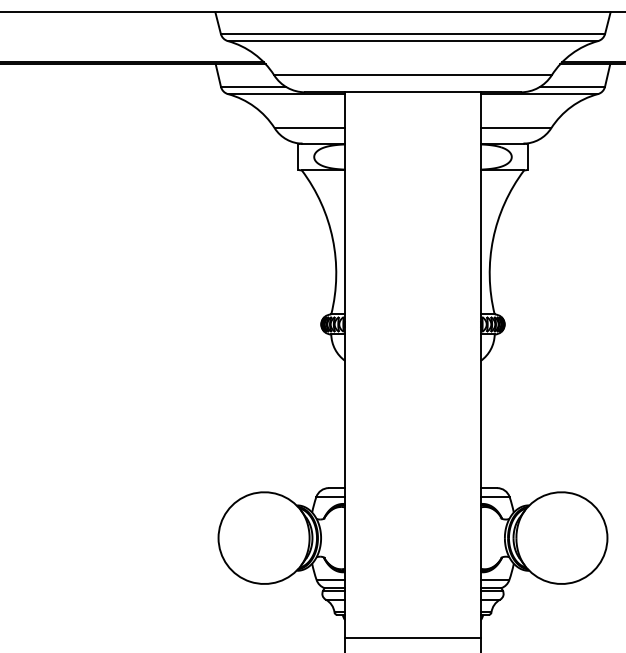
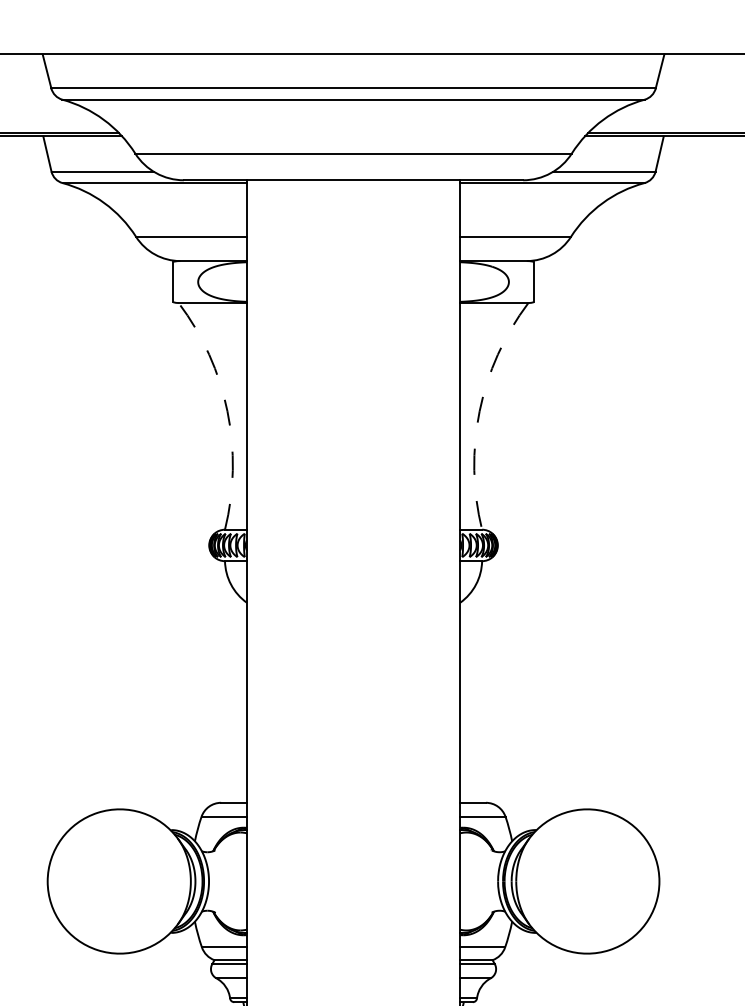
arc: (332, 239) -> (226, 411), solid -> dashed
arc: (493, 239) -> (480, 411), solid -> dashed

